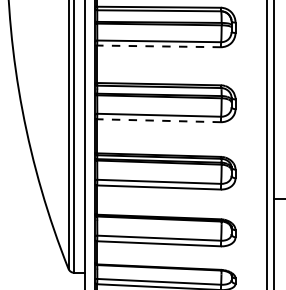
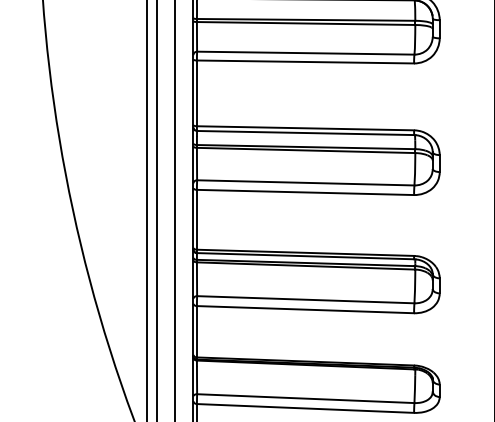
line: (159, 46) -> (306, 62), dashed -> solid
line: (159, 120) -> (306, 192), dashed -> solid

